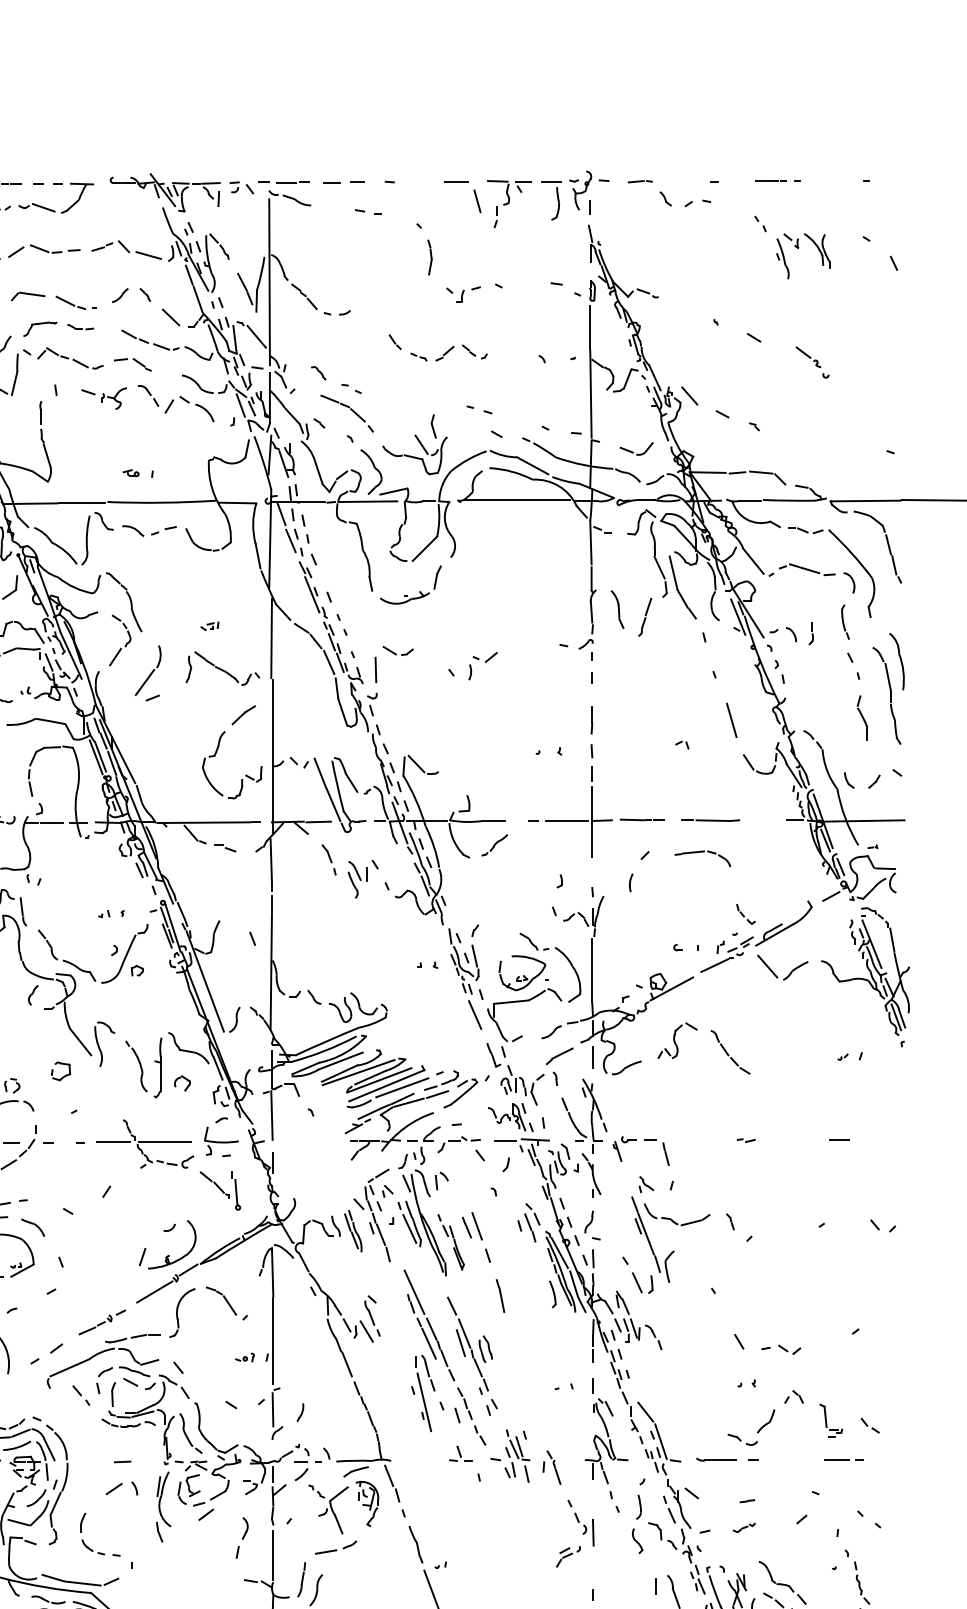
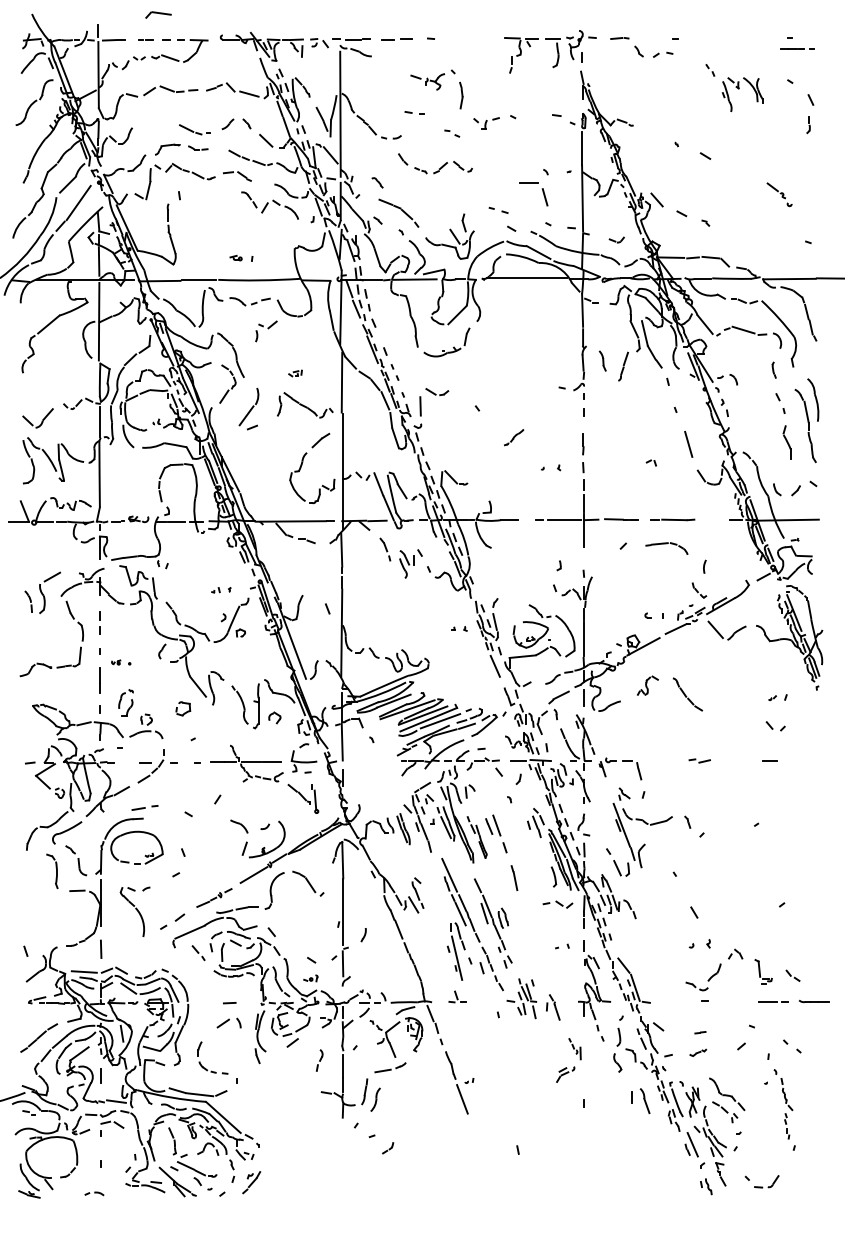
line: (777, 180) -> (797, 48), moved
part: (474, 194) -> (542, 192), moved
part: (367, 210) -> (414, 112), moved
part: (28, 295) -> (158, 14), moved
part: (444, 352) -> (440, 167), moved
part: (812, 362) -> (779, 194), moved
part: (351, 388) -> (452, 133), moved
part: (103, 398) -> (427, 81), moved
part: (635, 448) -> (616, 239), size x0.6
part: (617, 609) -> (602, 360), size x0.7
part: (844, 621) -> (773, 369), size x0.6
part: (811, 634) -> (808, 125), moved
part: (483, 666) -> (266, 331), moved
part: (495, 845) -> (514, 437), moved
arc: (630, 882) -> (704, 566), moved
part: (677, 1040) -> (647, 685), size x0.7
part: (746, 1139) -> (699, 760), size x1.6
part: (882, 1226) -> (775, 726), moved
part: (33, 1227) -> (239, 826), moved
part: (780, 1349) -> (557, 904), moved
part: (244, 1357) -> (310, 978), moved
part: (746, 1382) -> (699, 943), size x1.6
part: (300, 1413) -> (363, 935), moved
part: (460, 1453) -> (457, 996), moved
part: (716, 1459) -> (814, 1001), moved
part: (580, 1522) -> (574, 1048), size x0.6
part: (241, 1538) -> (319, 1060), size x0.7

